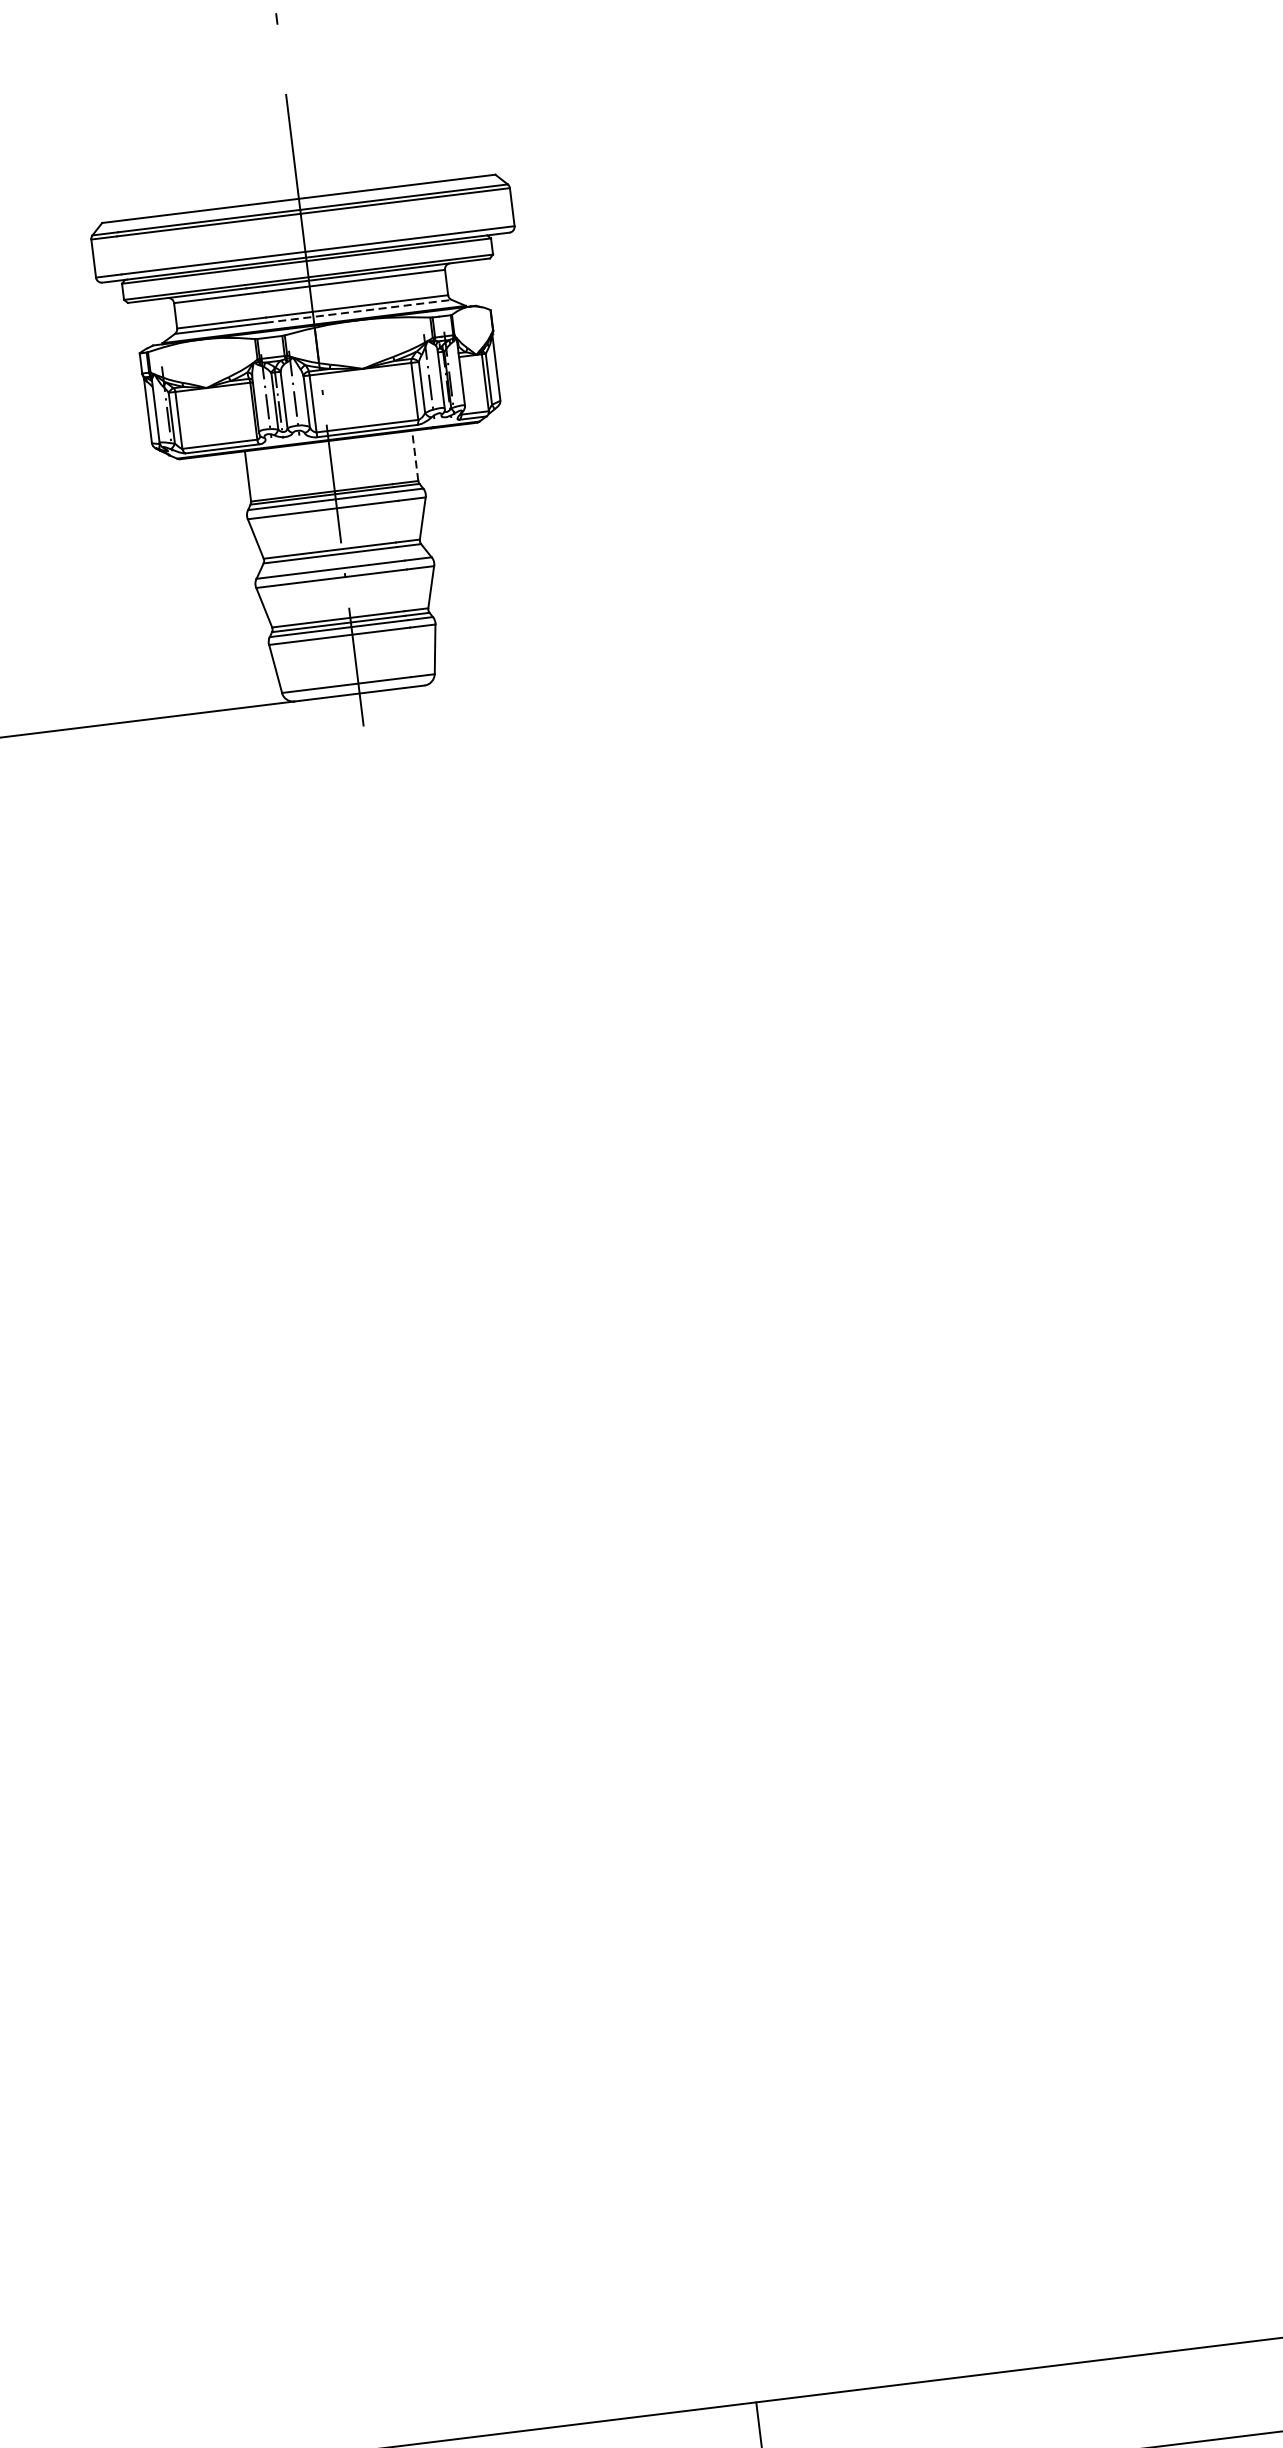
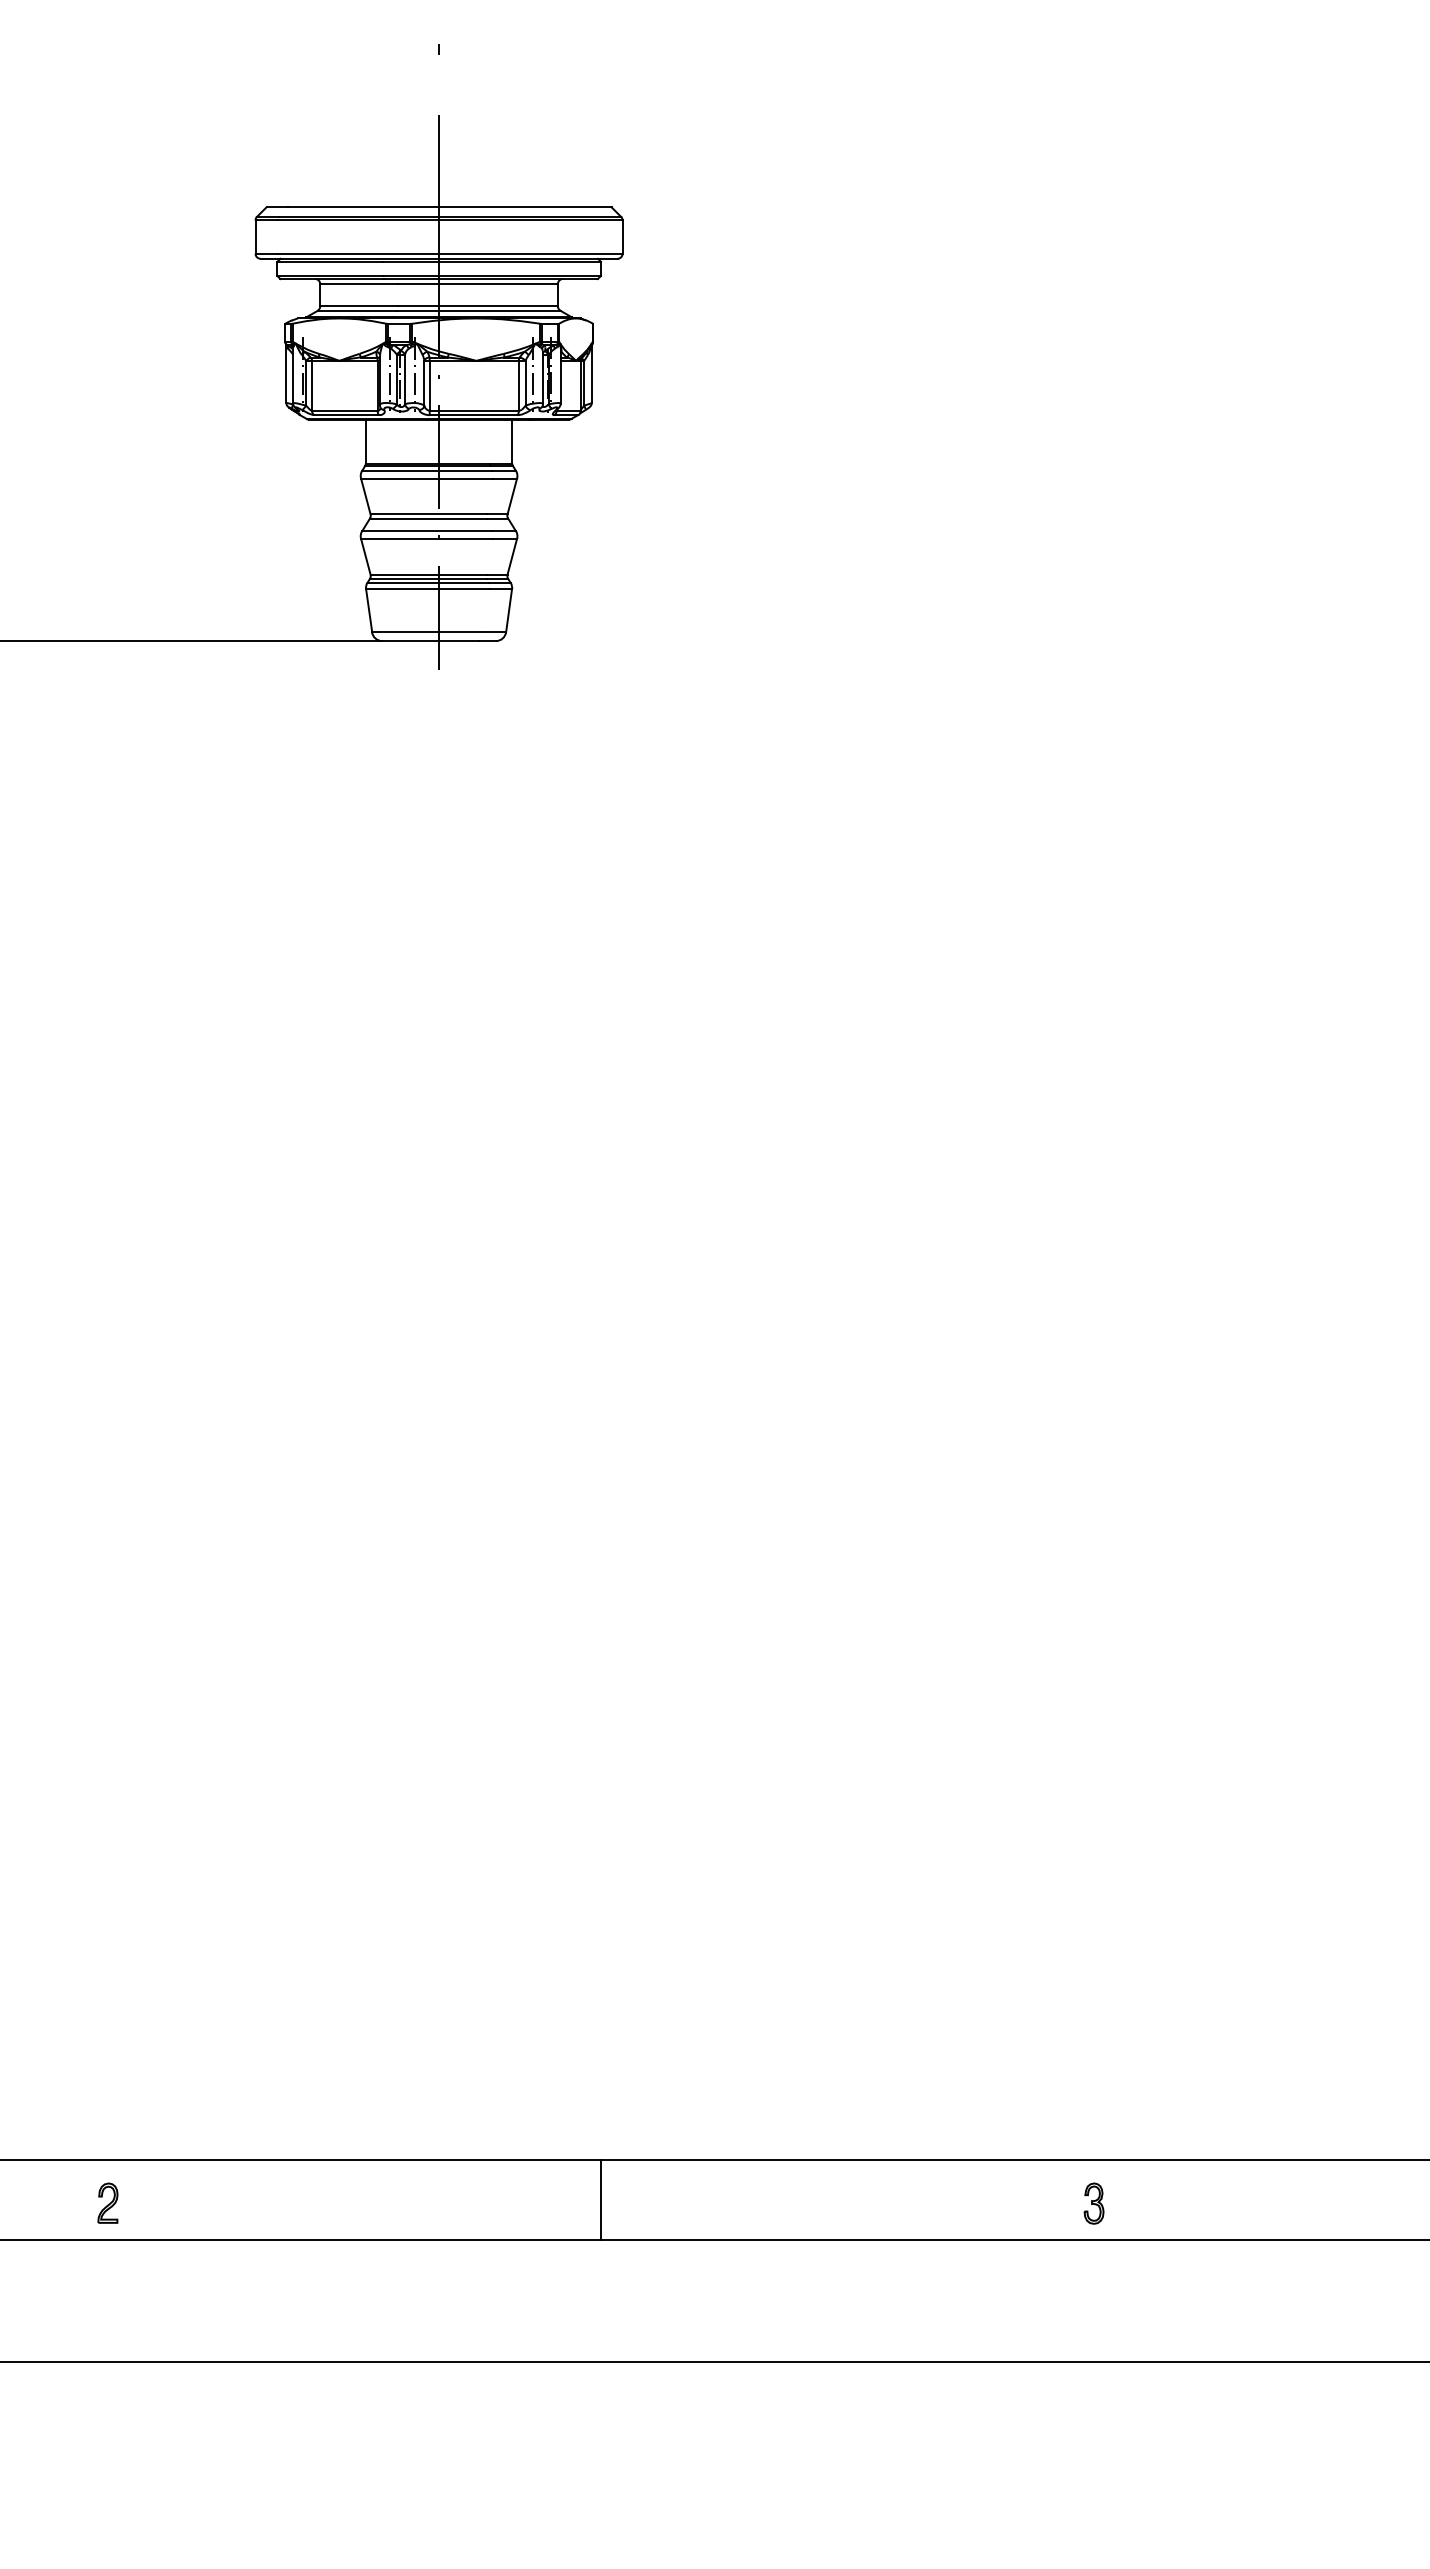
line: (358, 311) -> (478, 310), dashed -> solid
line: (415, 455) -> (512, 441), dashed -> solid

